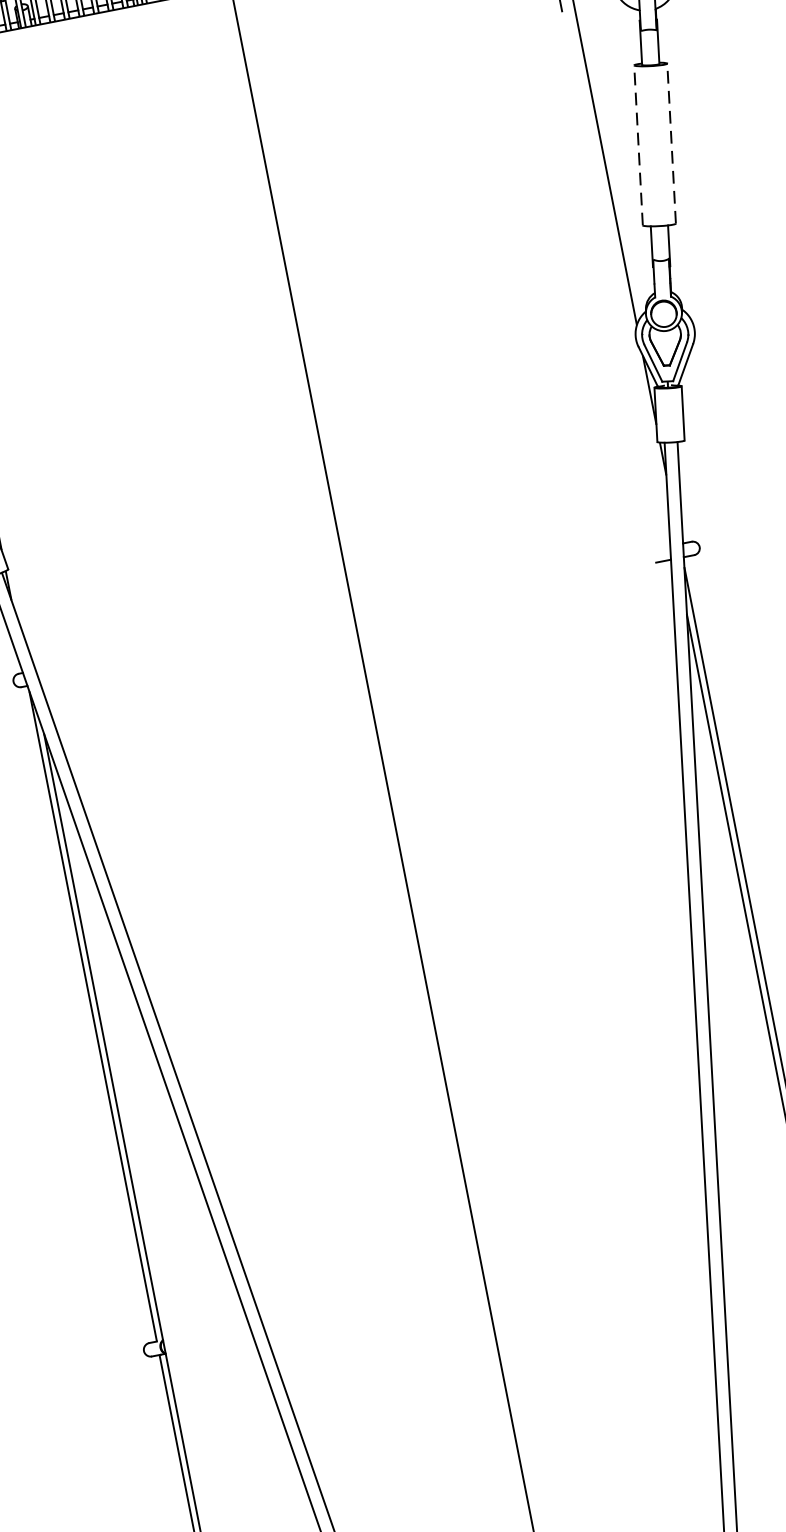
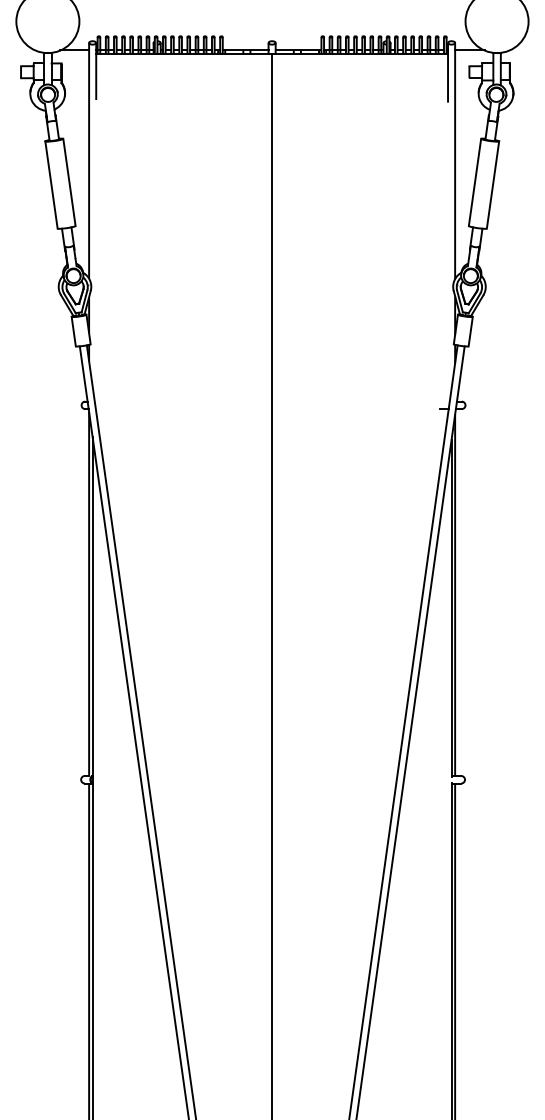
line: (672, 144) -> (493, 185), dashed -> solid
line: (639, 145) -> (475, 182), dashed -> solid

